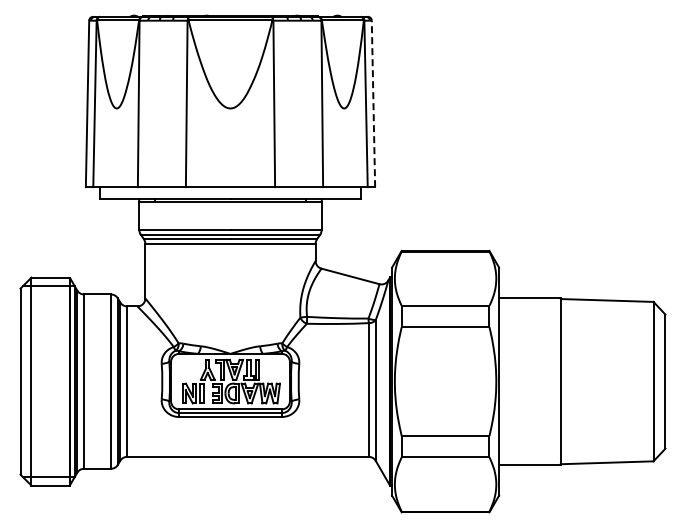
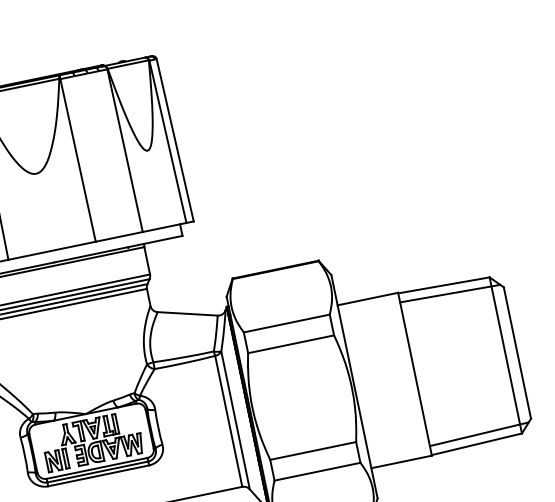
line: (373, 103) -> (175, 139), dashed -> solid
line: (611, 309) -> (449, 293), added
line: (611, 453) -> (479, 434), added

